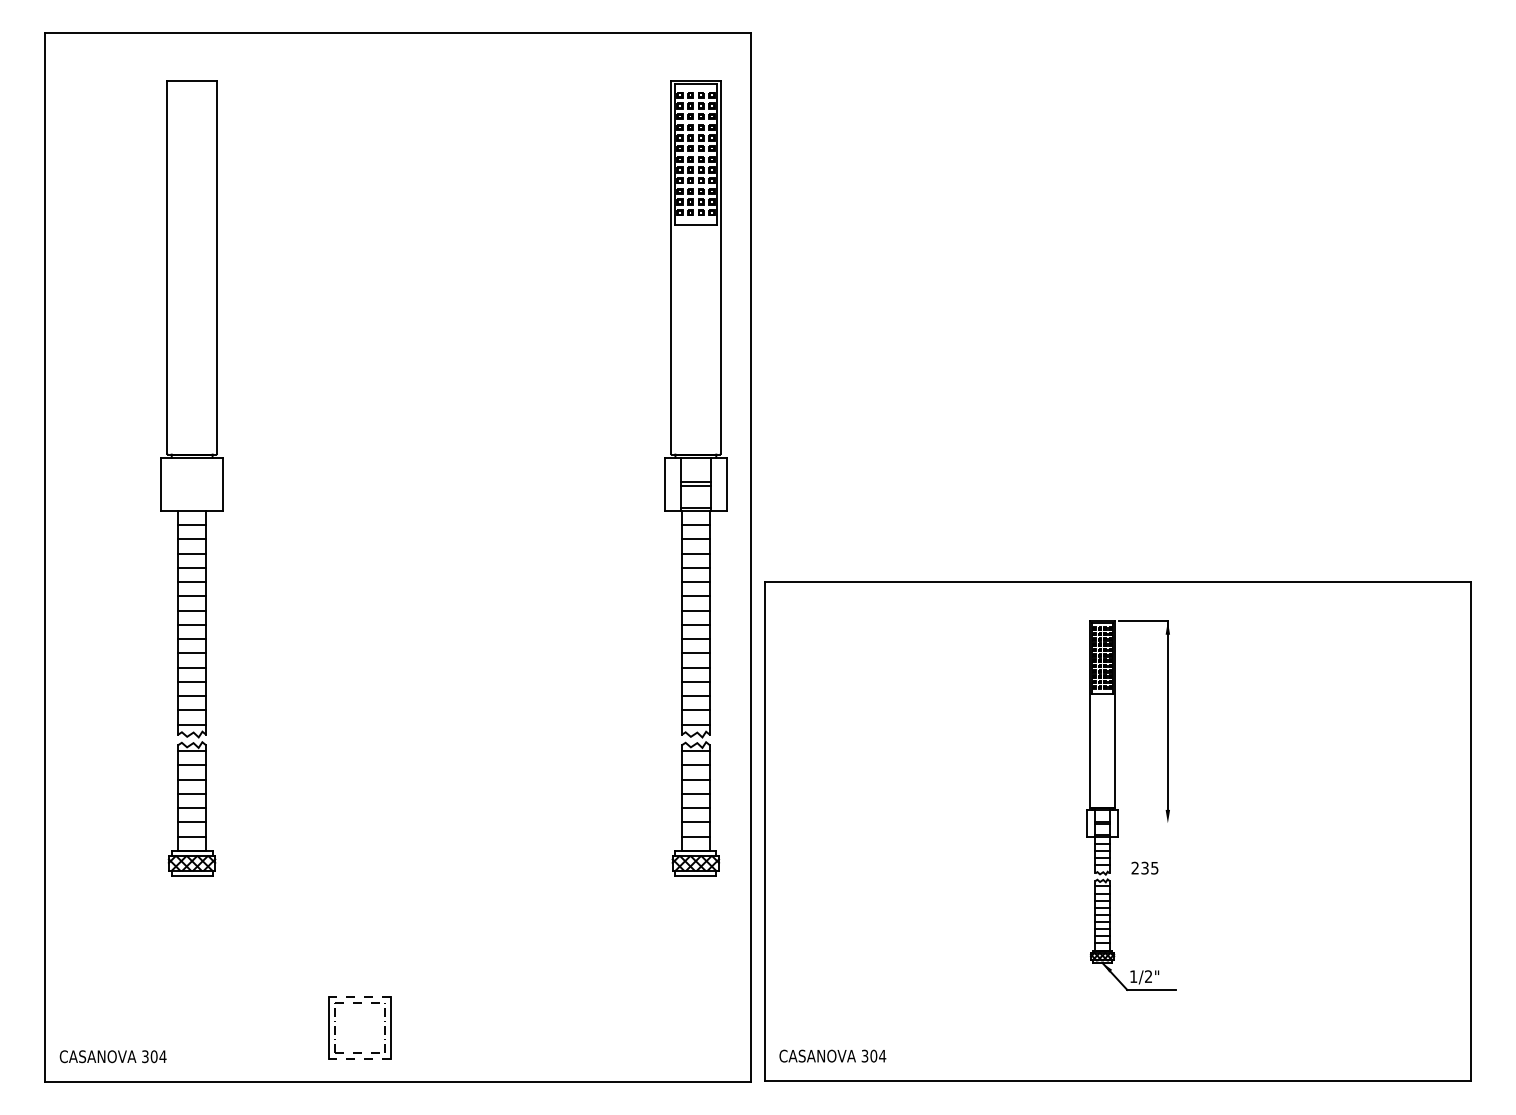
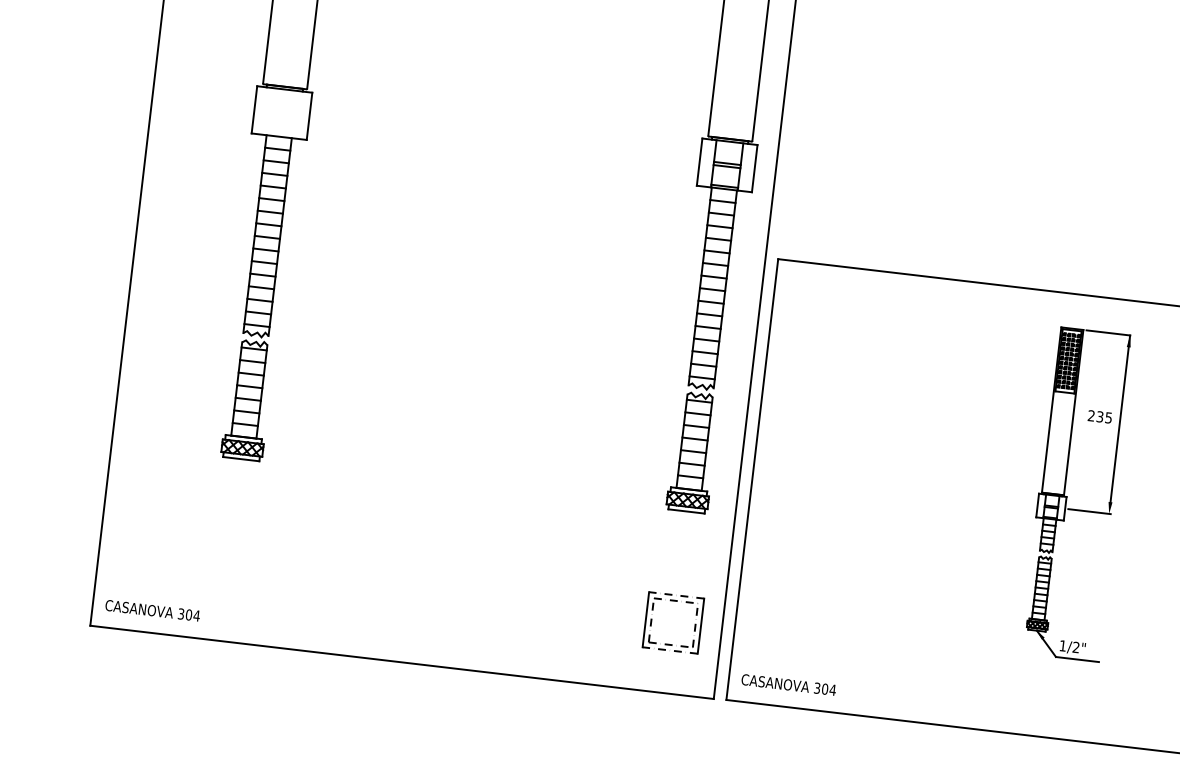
line: (1145, 823) -> (1089, 511), added
text: (1144, 867) -> (1099, 416), moved
part: (359, 1003) -> (675, 601), moved

